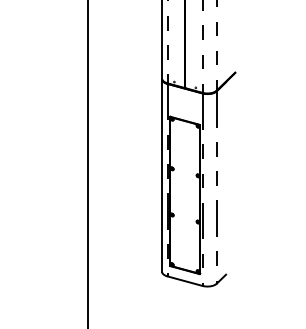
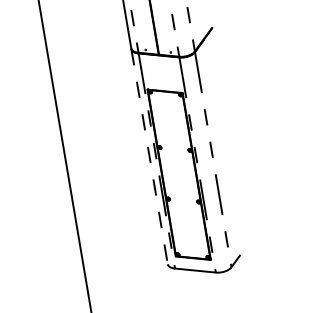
line: (161, 175) -> (149, 156), solid -> dashed

